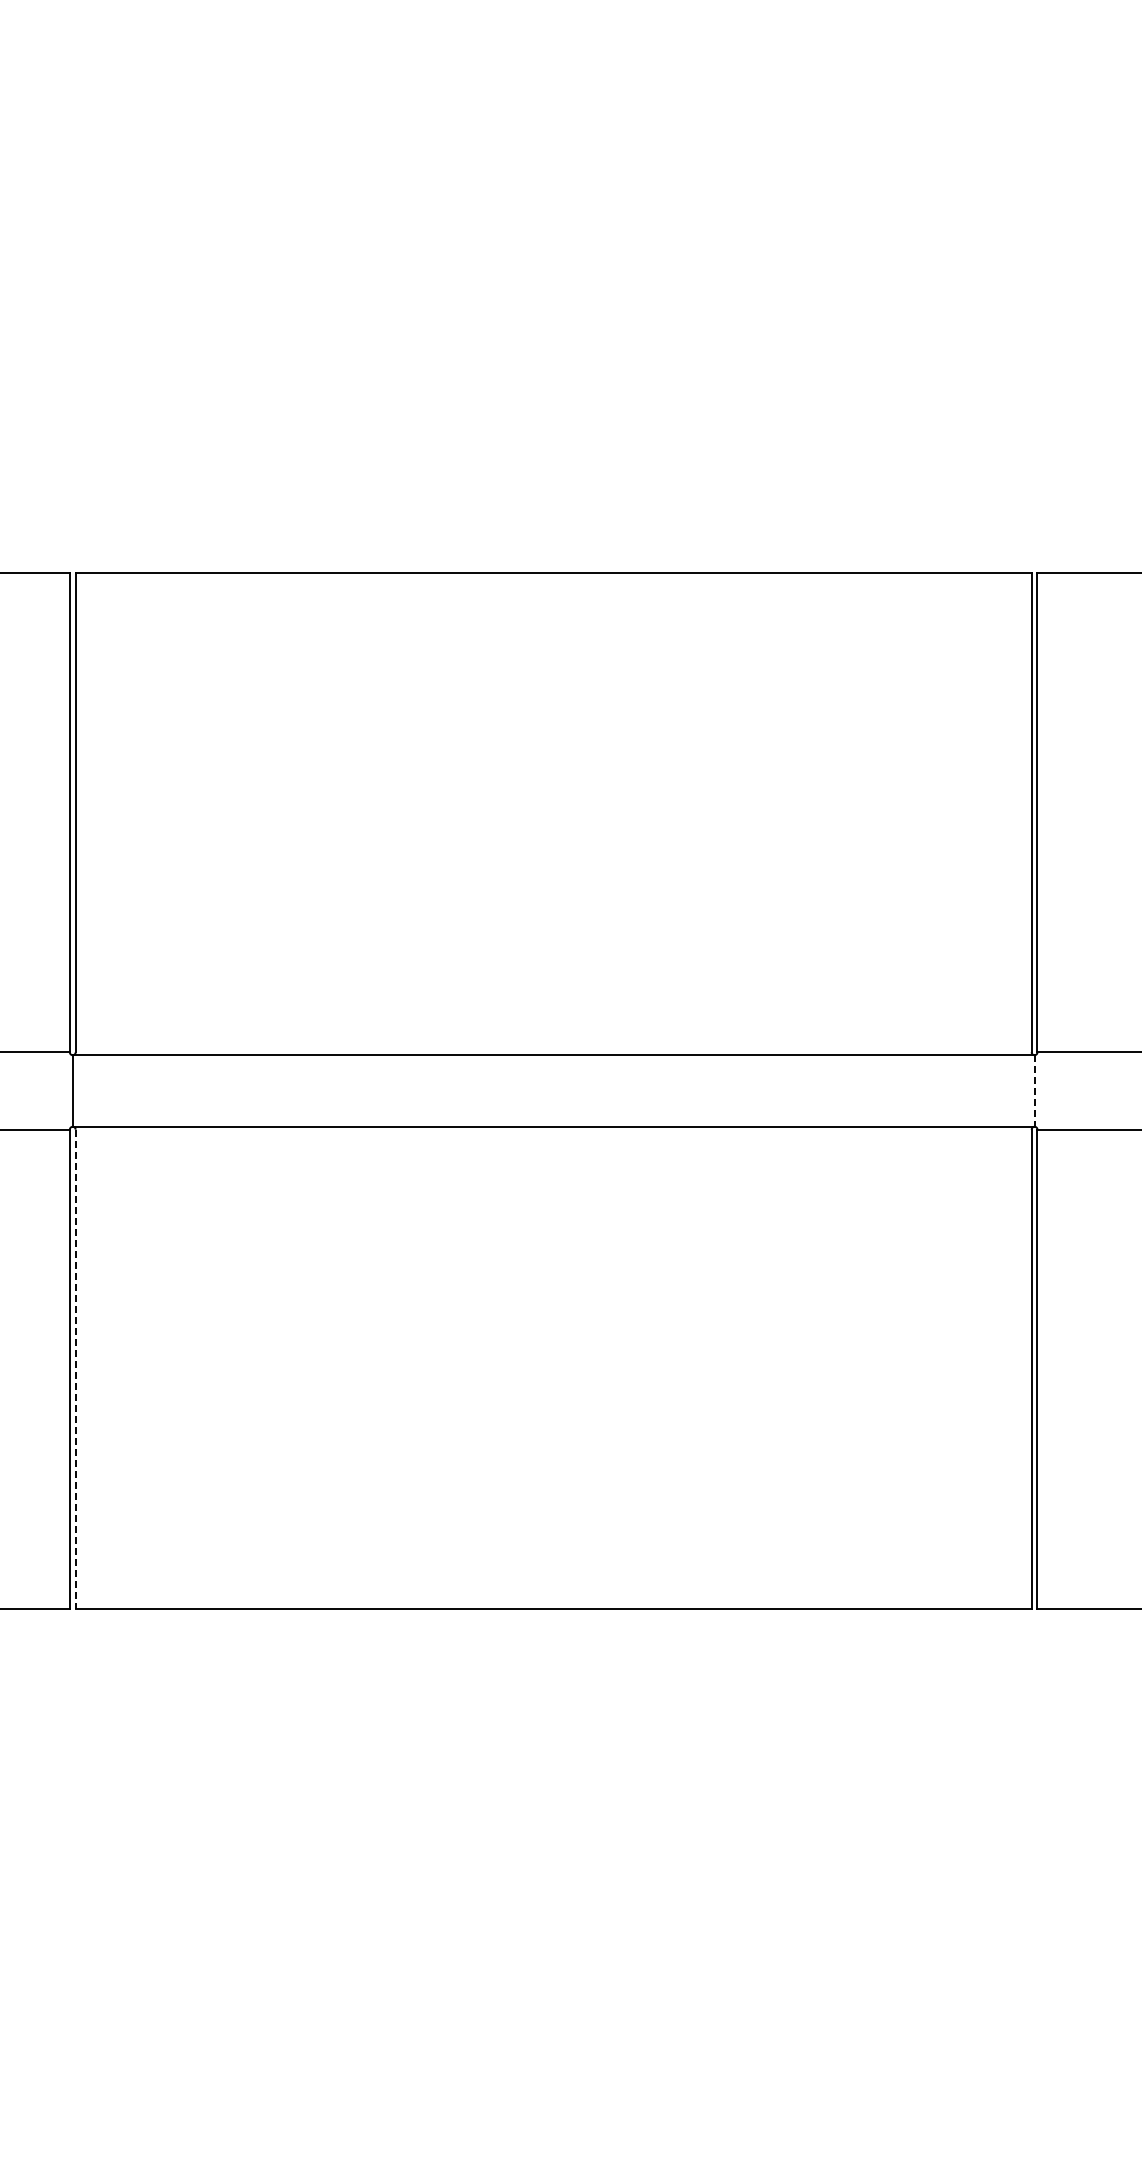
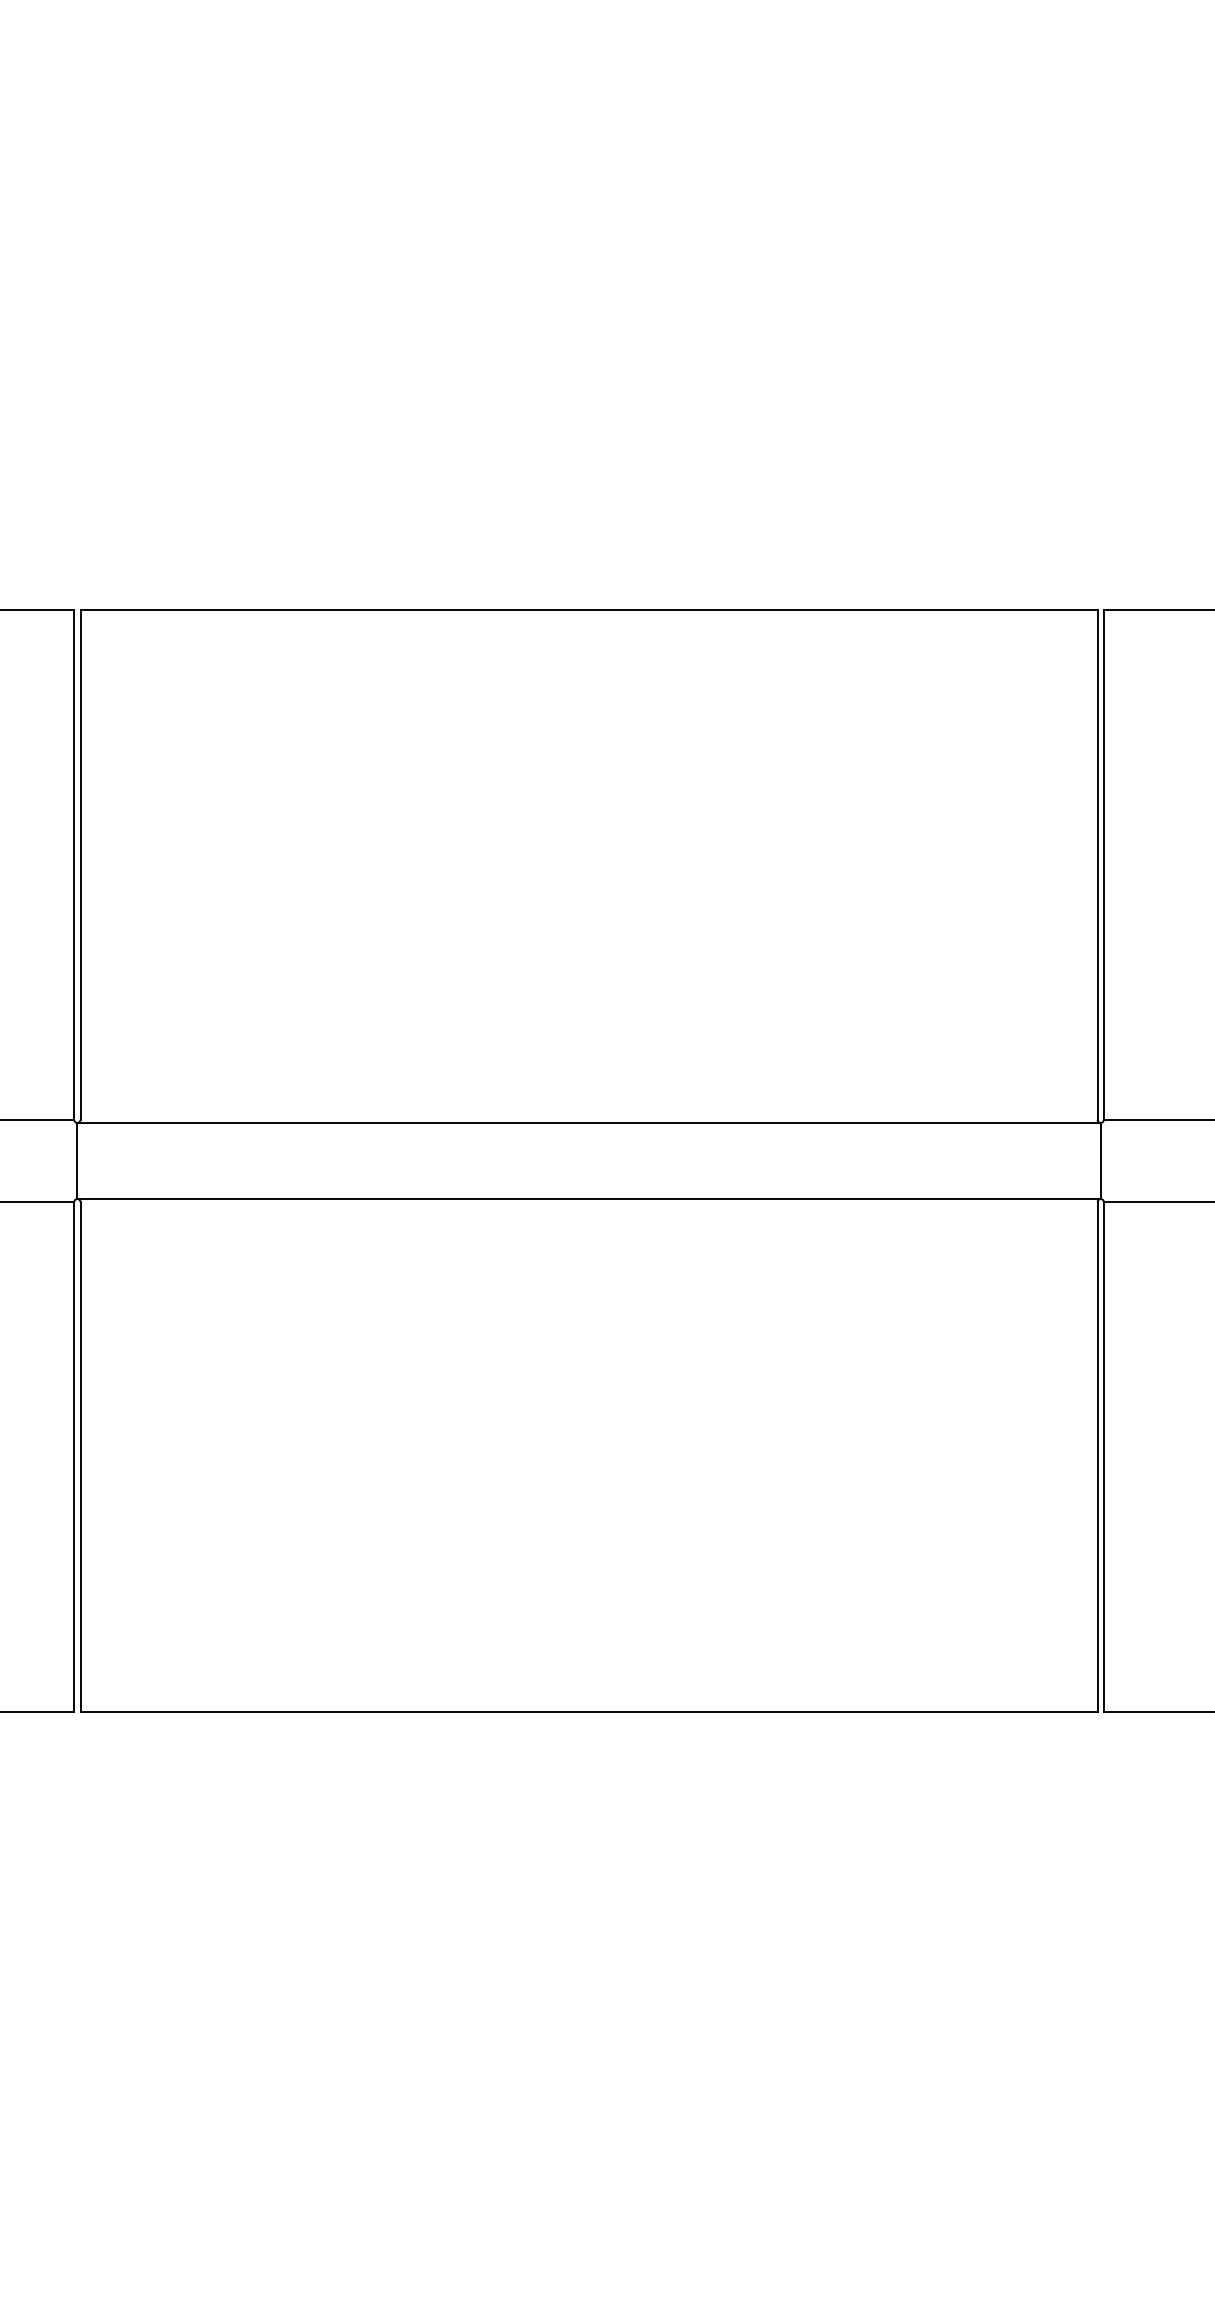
line: (1034, 1091) -> (1100, 1161), dashed -> solid
line: (75, 1369) -> (80, 1457), dashed -> solid

